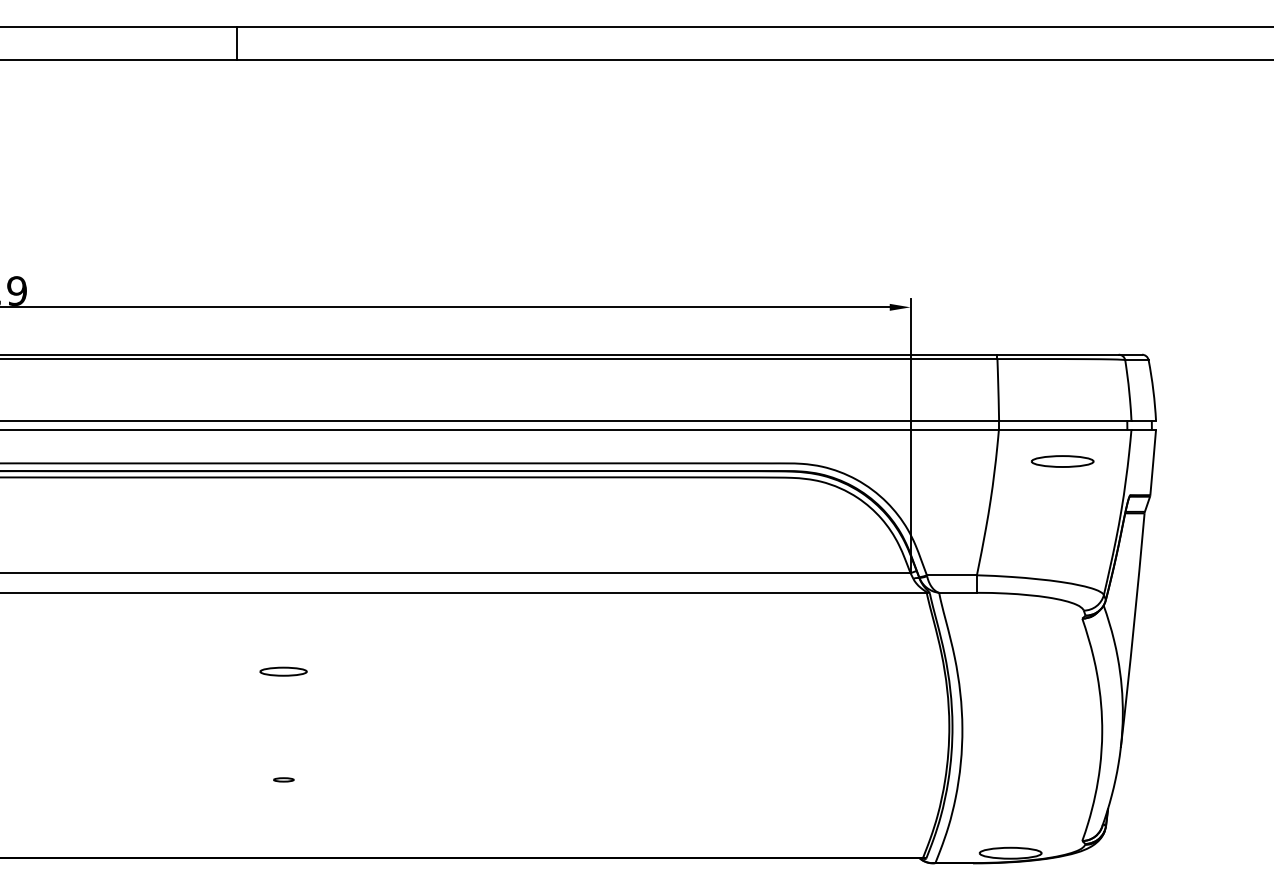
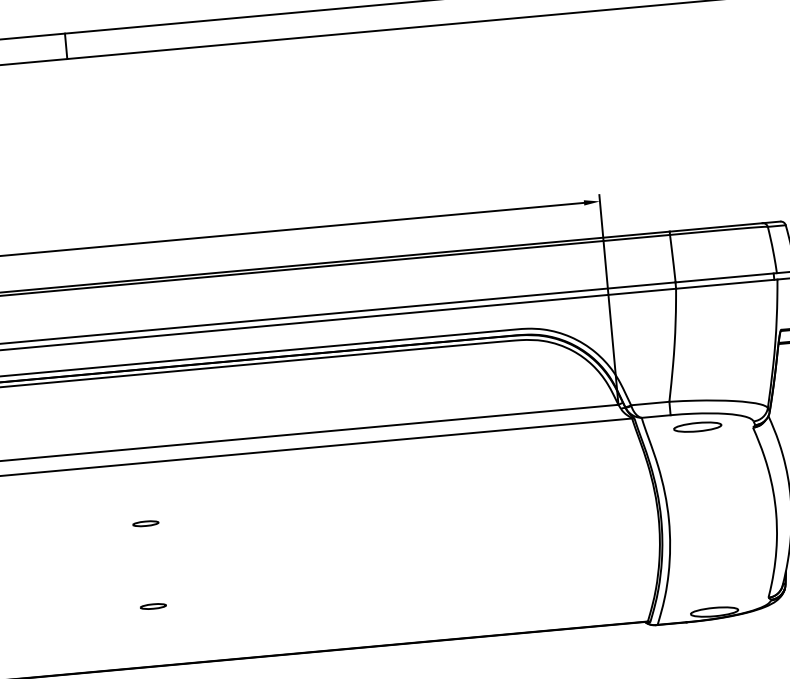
part: (1062, 461) -> (697, 427), moved
part: (283, 671) -> (145, 523), size x0.71
part: (283, 779) -> (153, 606), size x1.67

